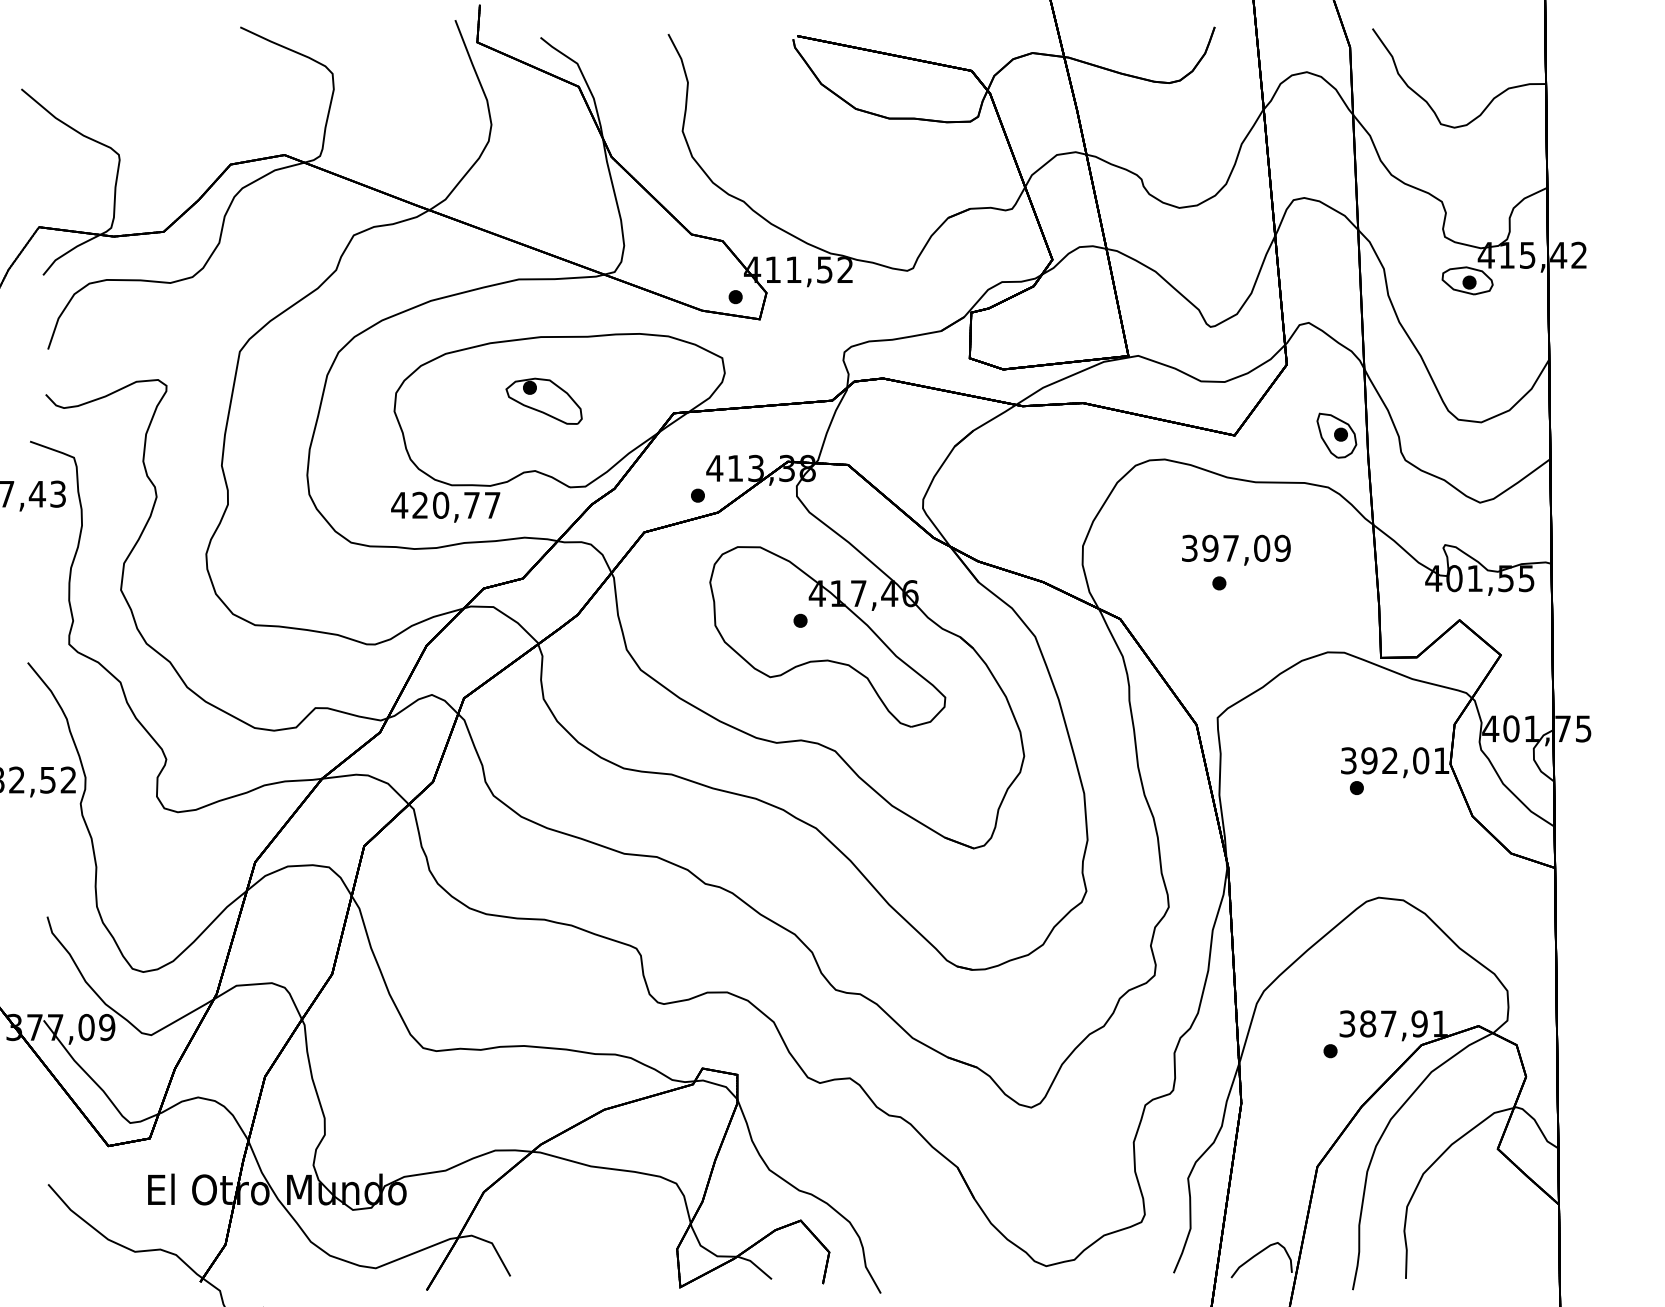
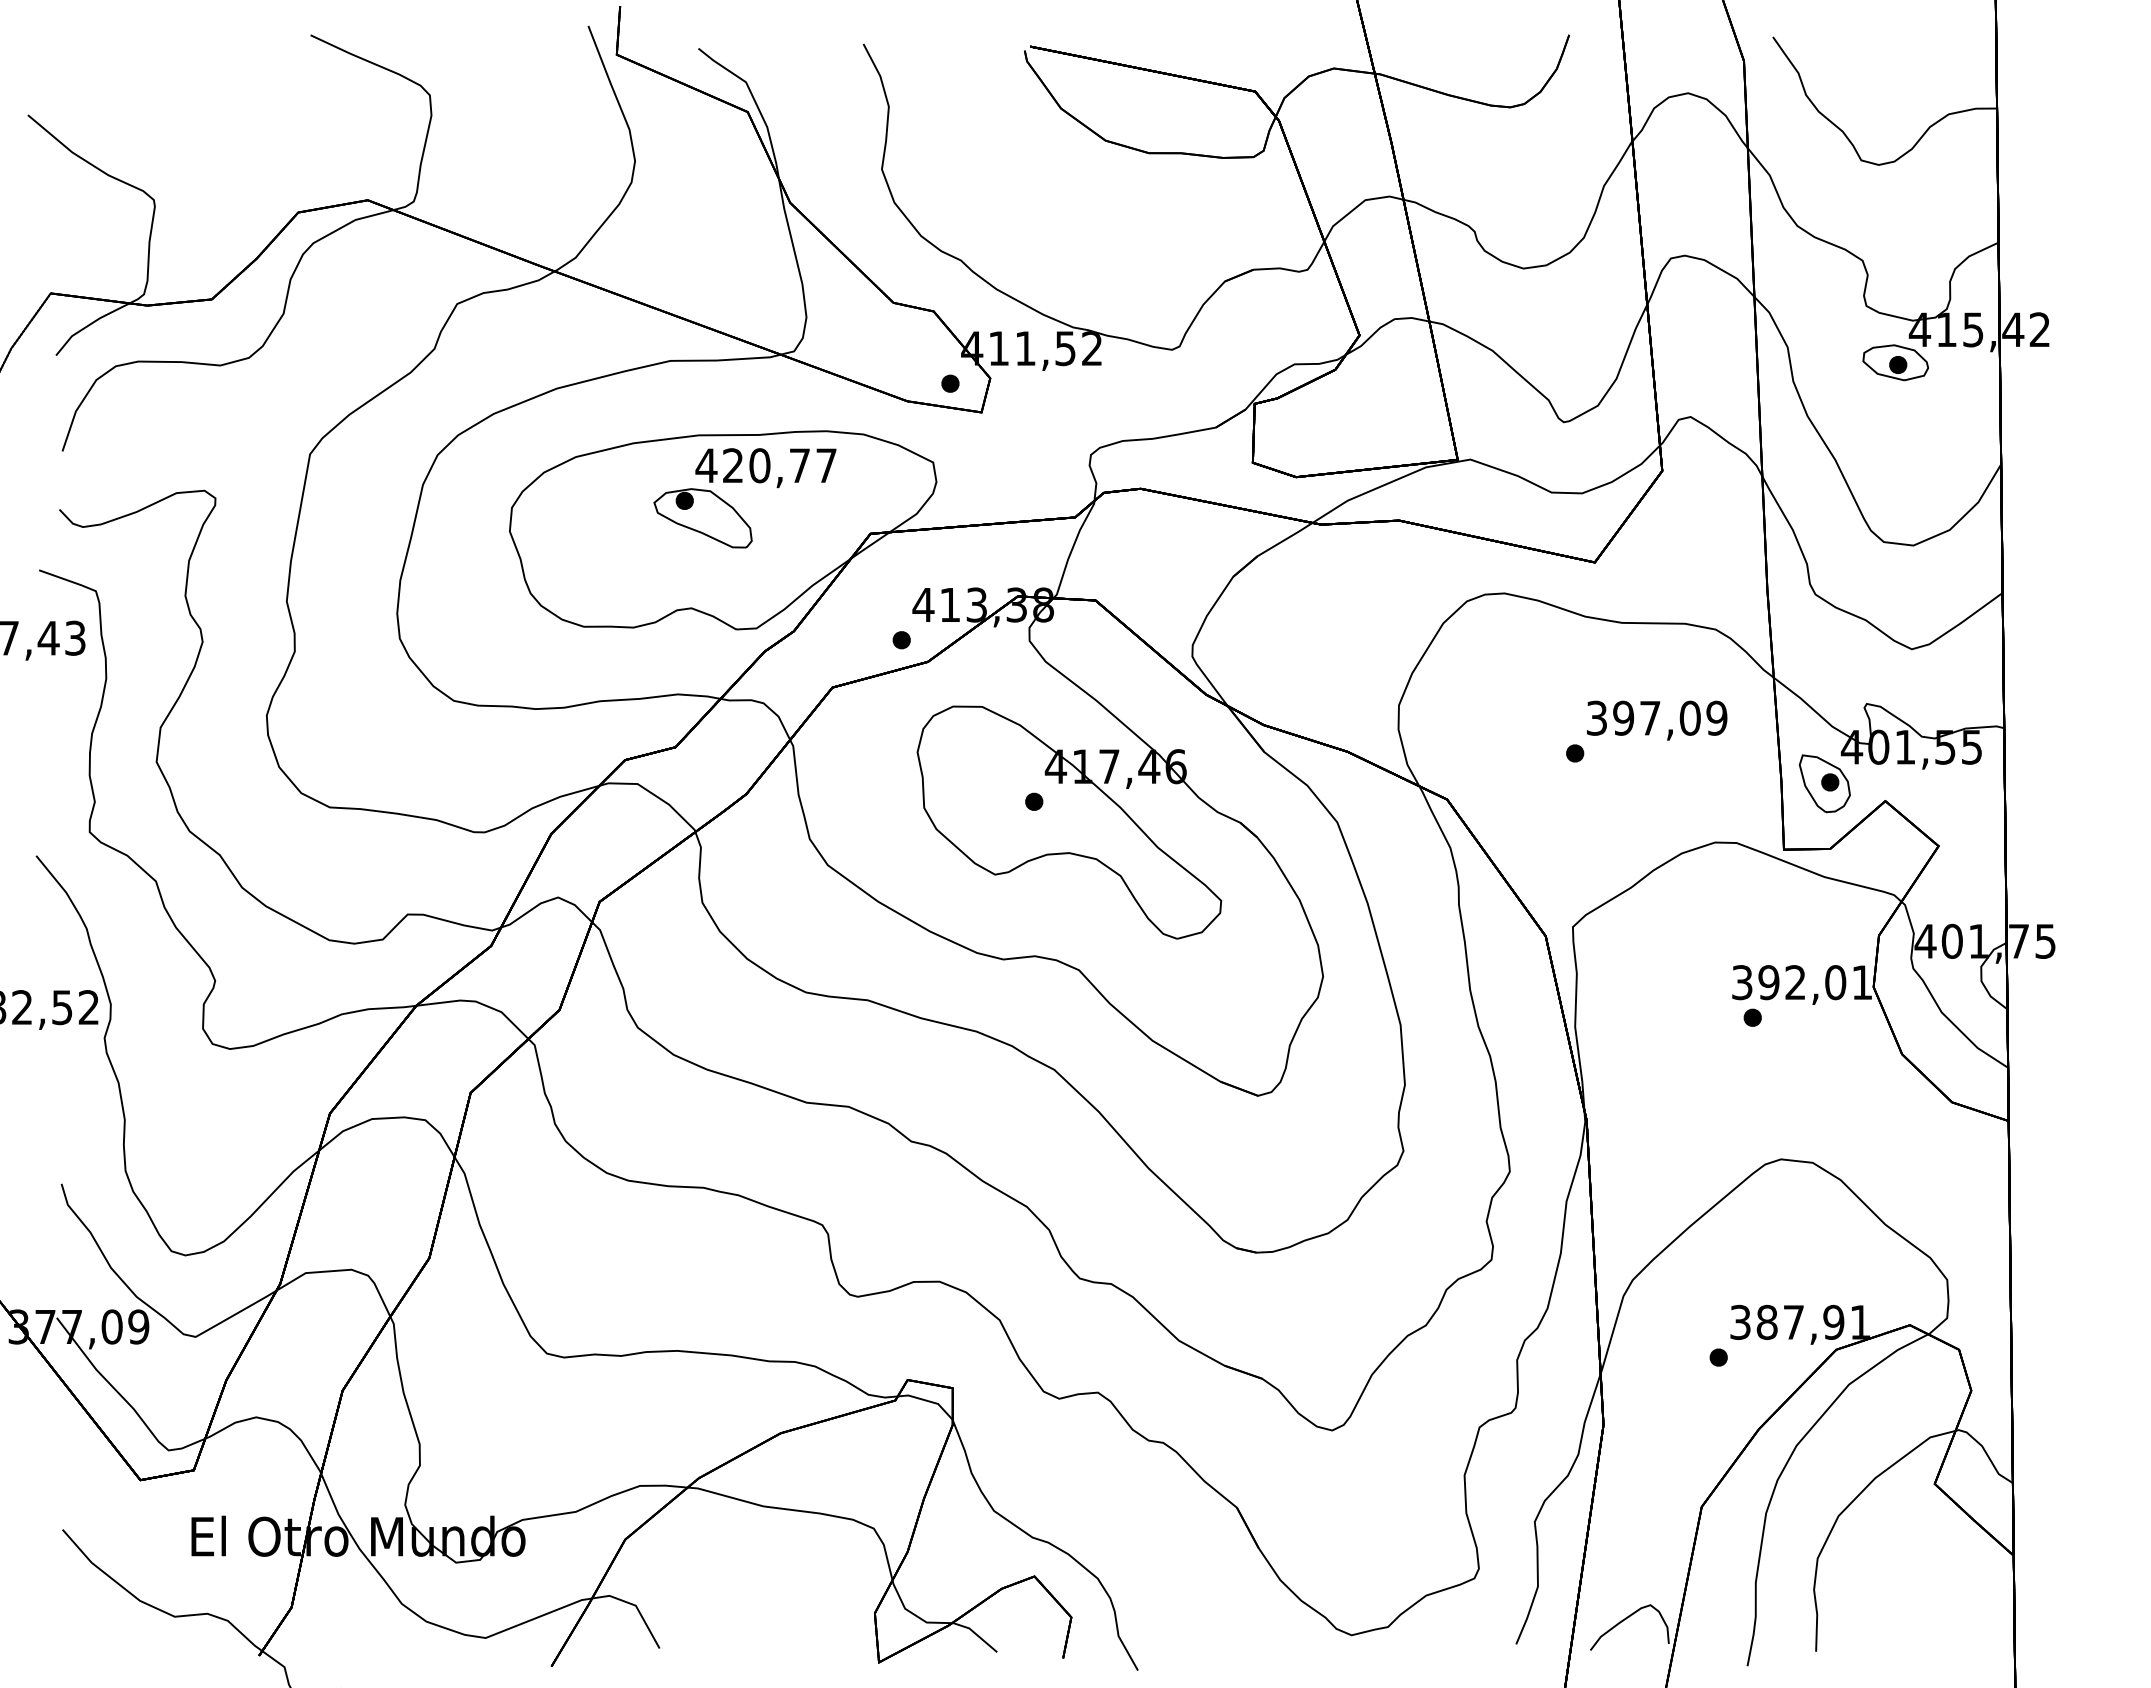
part: (1336, 435) -> (1824, 783), moved
text: (445, 507) -> (765, 468), moved
text: (1236, 550) -> (1657, 720), moved

